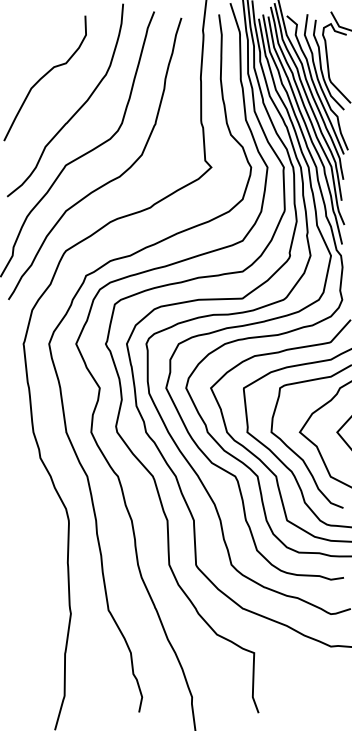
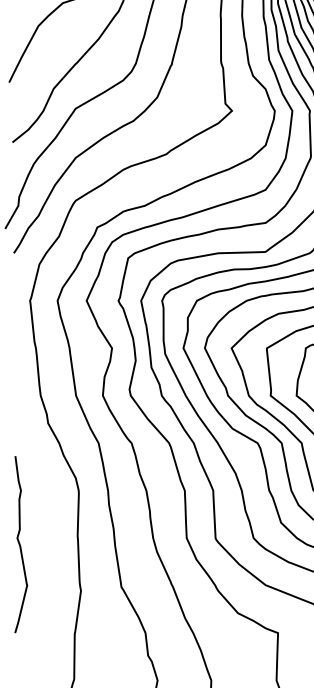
curve: (14, 570) -> (20, 544), added

